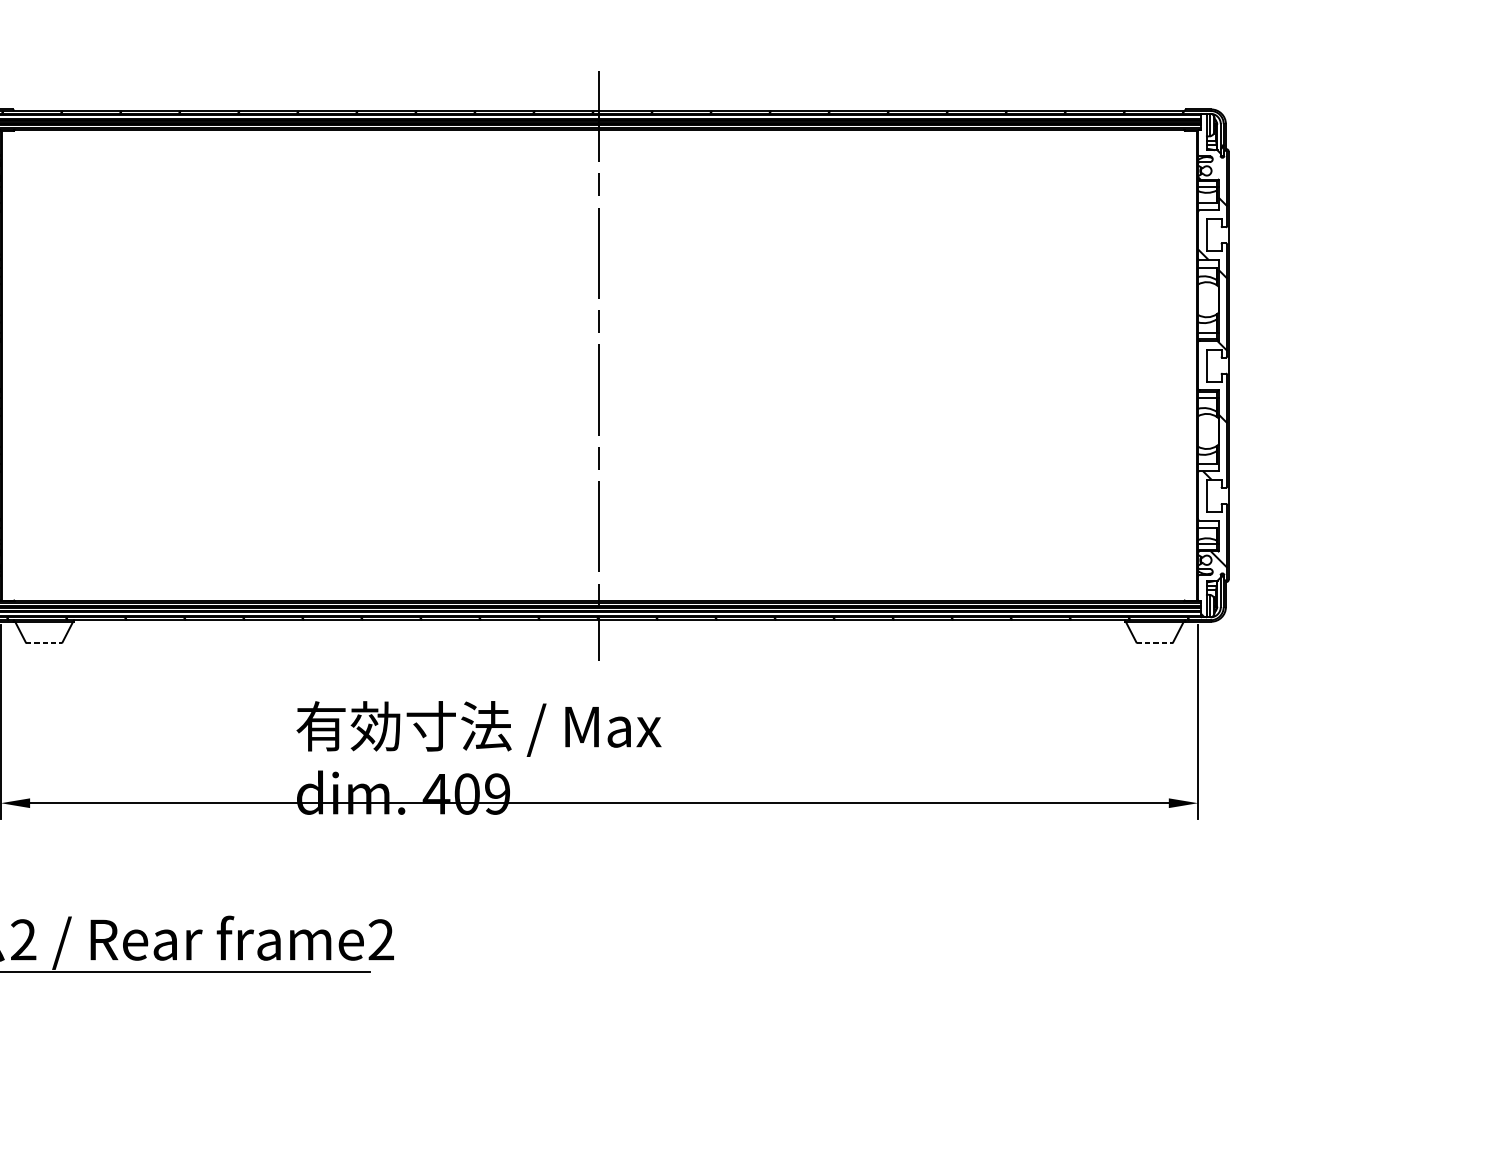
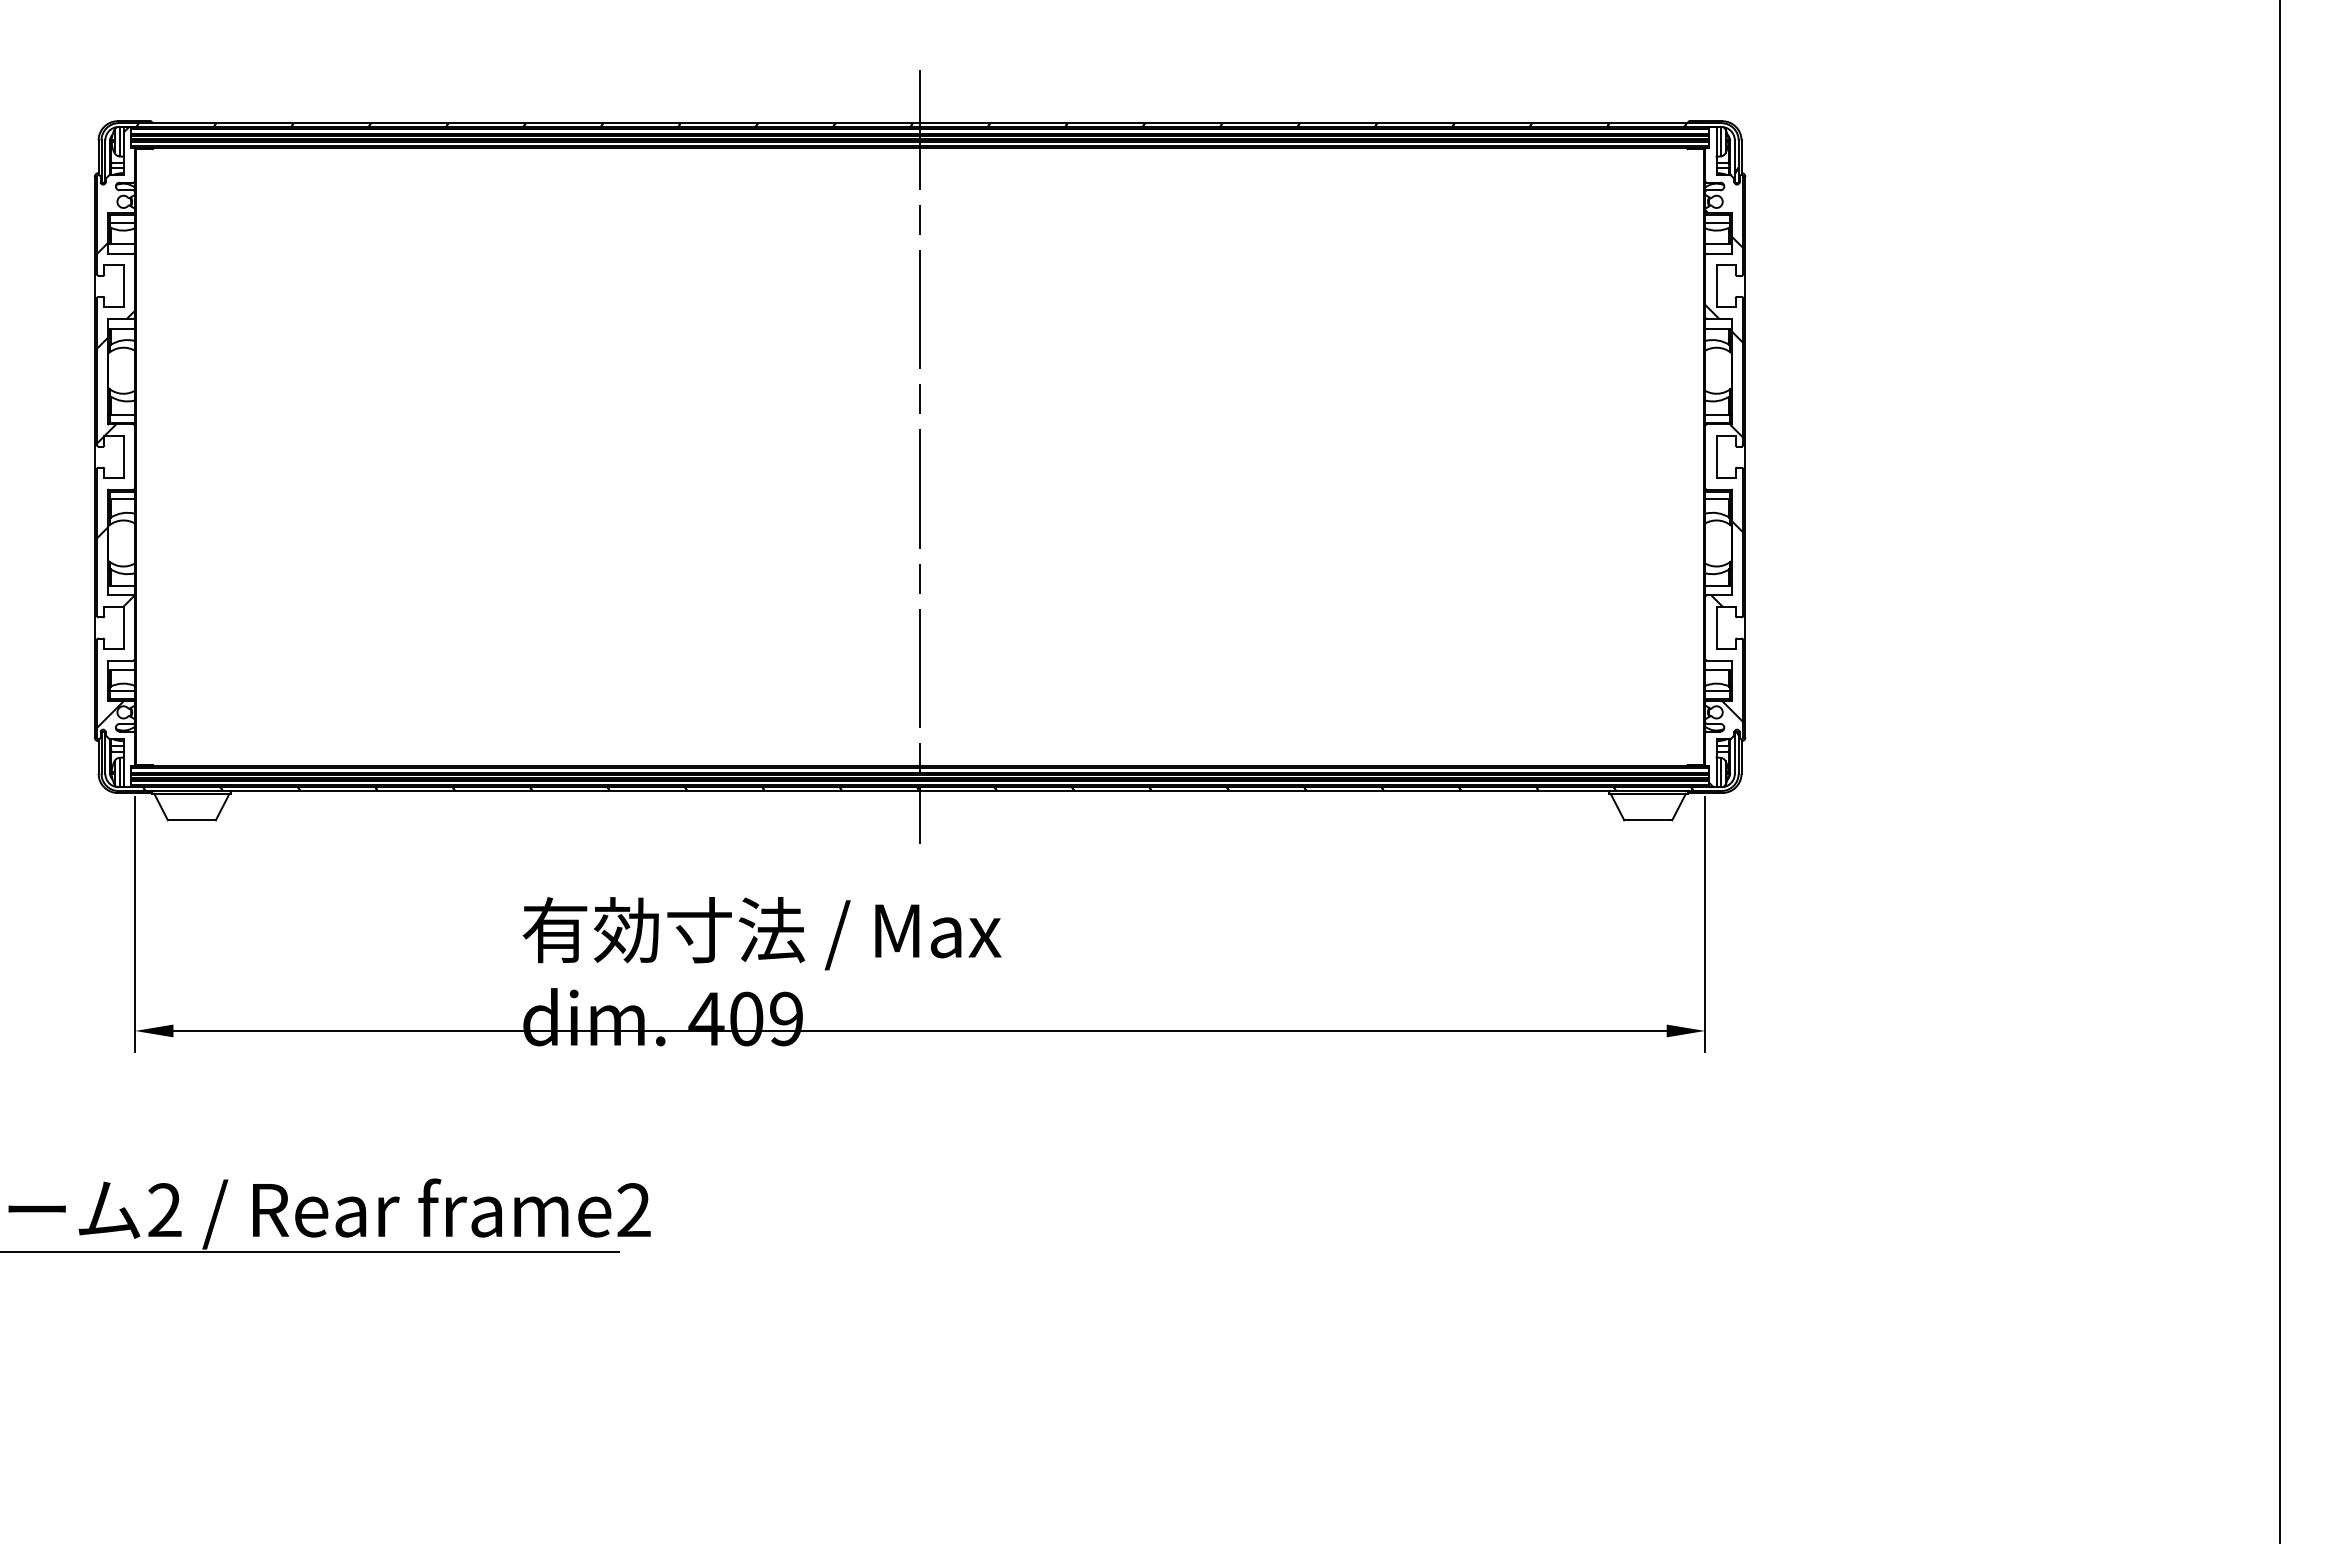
line: (43, 642) -> (191, 820), dashed -> solid
line: (1154, 642) -> (1648, 820), dashed -> solid

